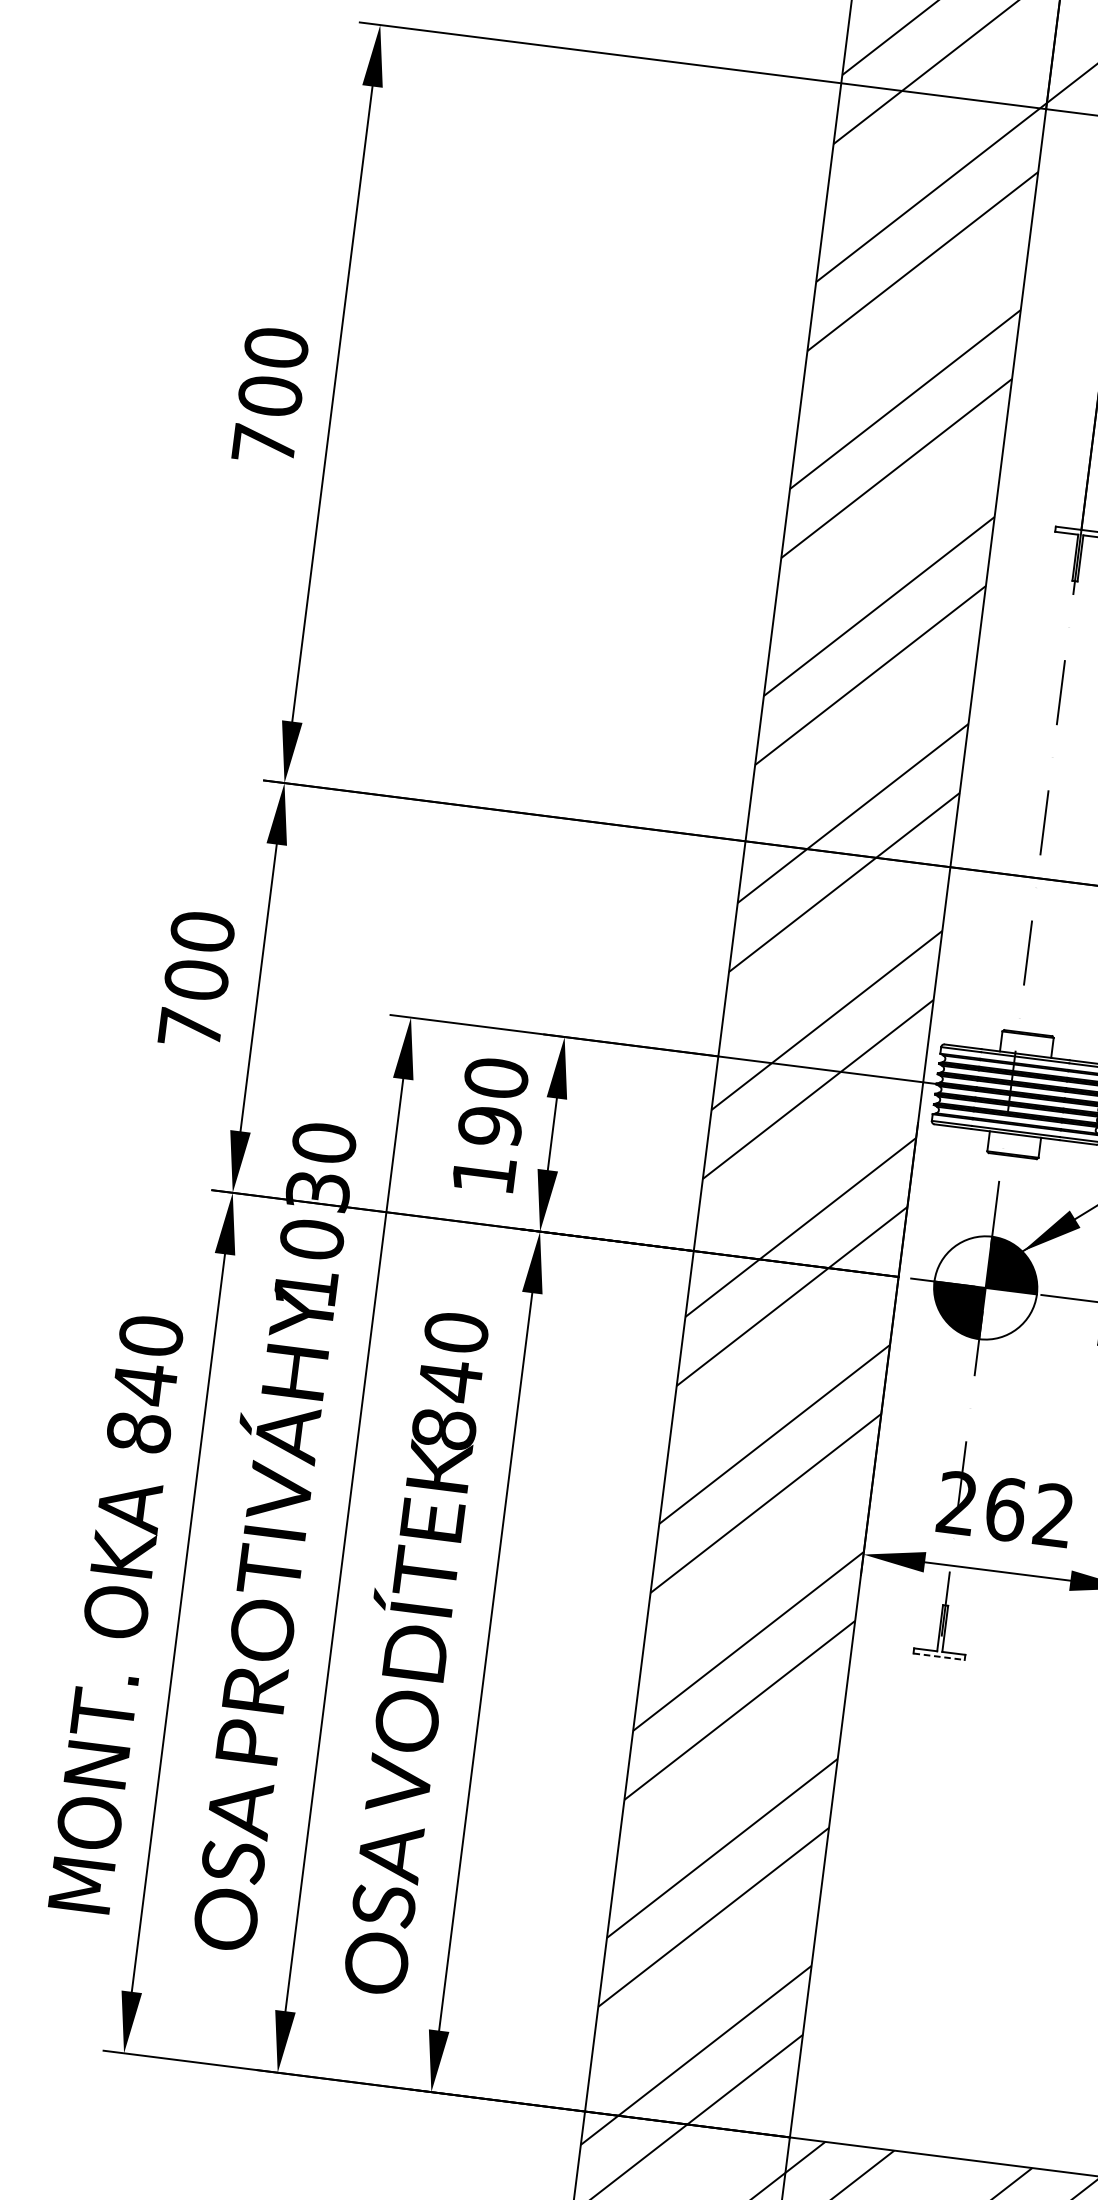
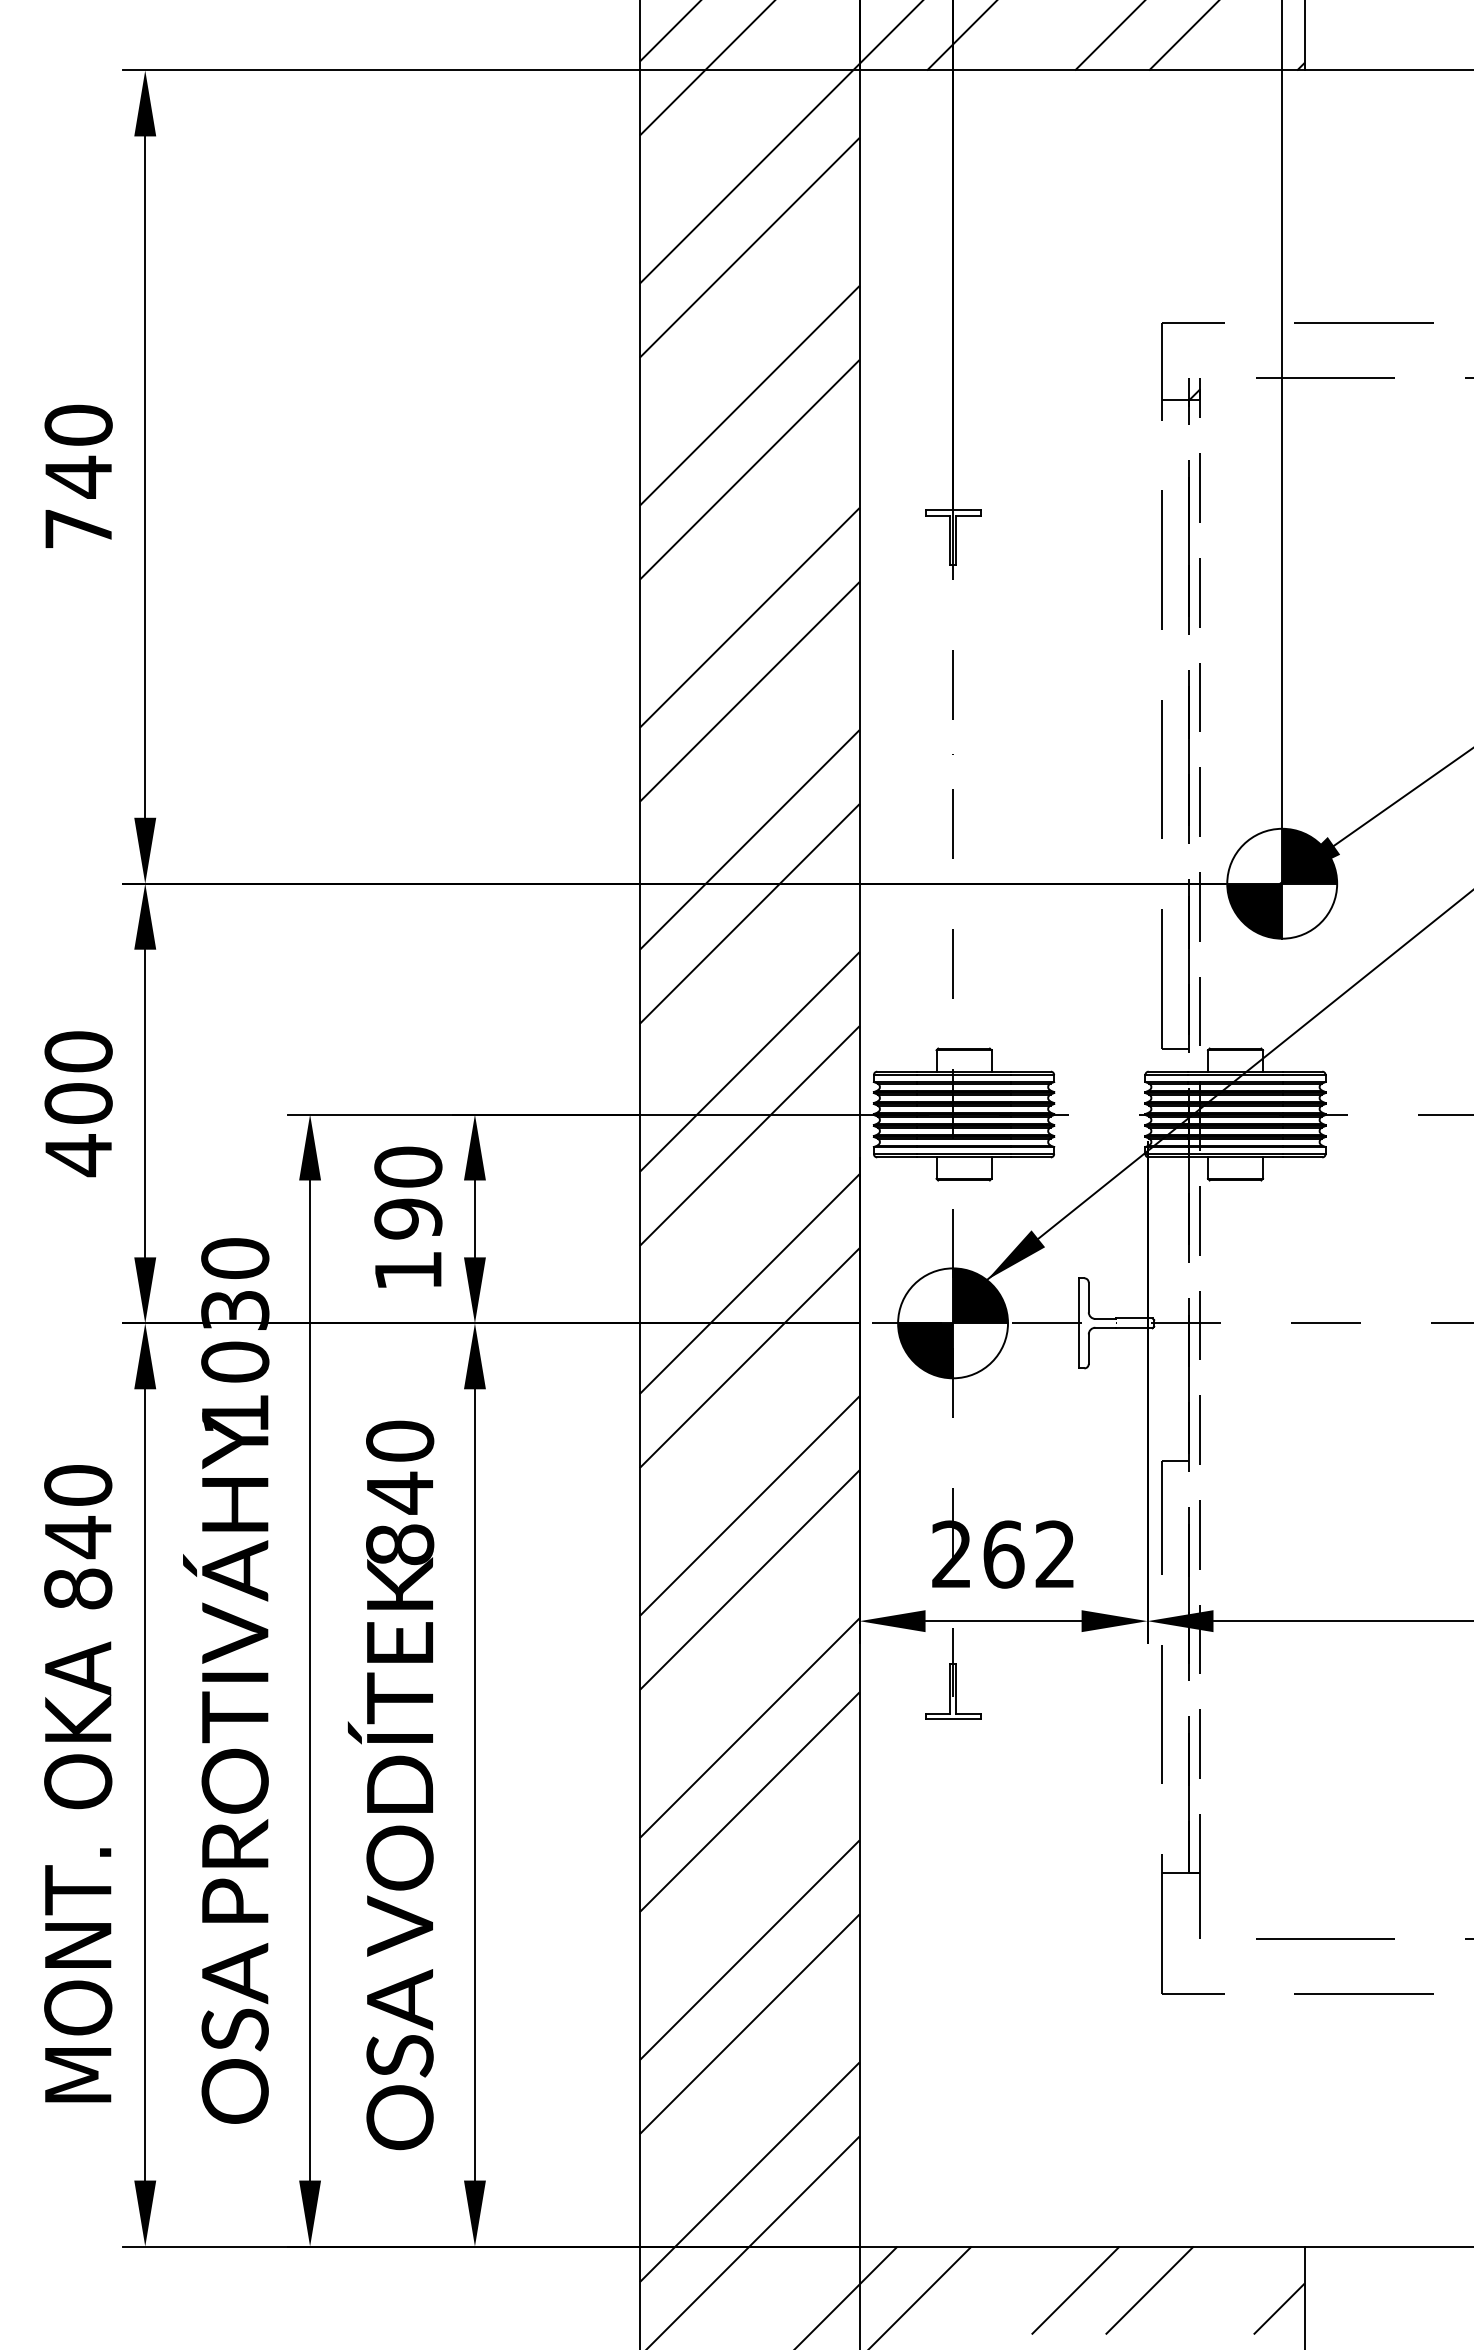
text: (270, 395) -> (78, 476), 700 -> 740
text: (190, 1028) -> (78, 1155), 700 -> 400
line: (939, 1657) -> (953, 1719), dashed -> solid

